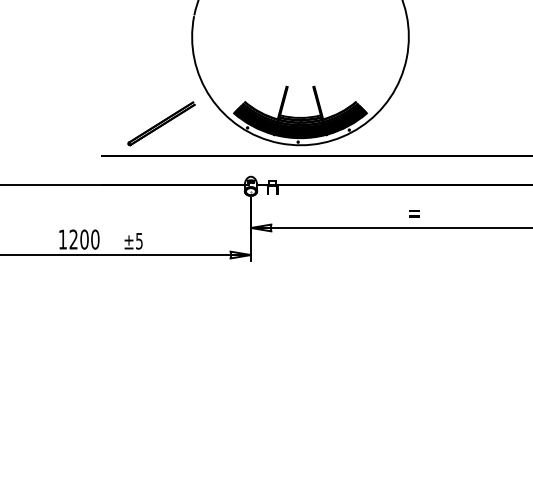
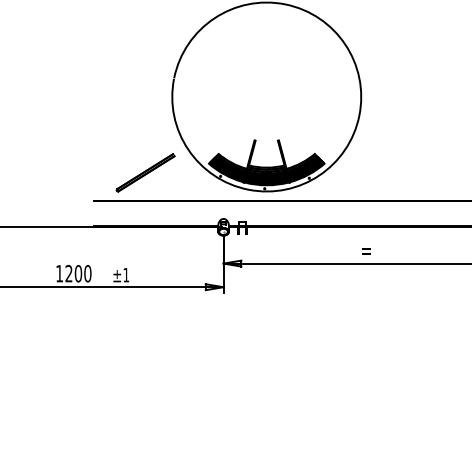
text: (139, 241) -> (126, 275), ±5 -> ±1

